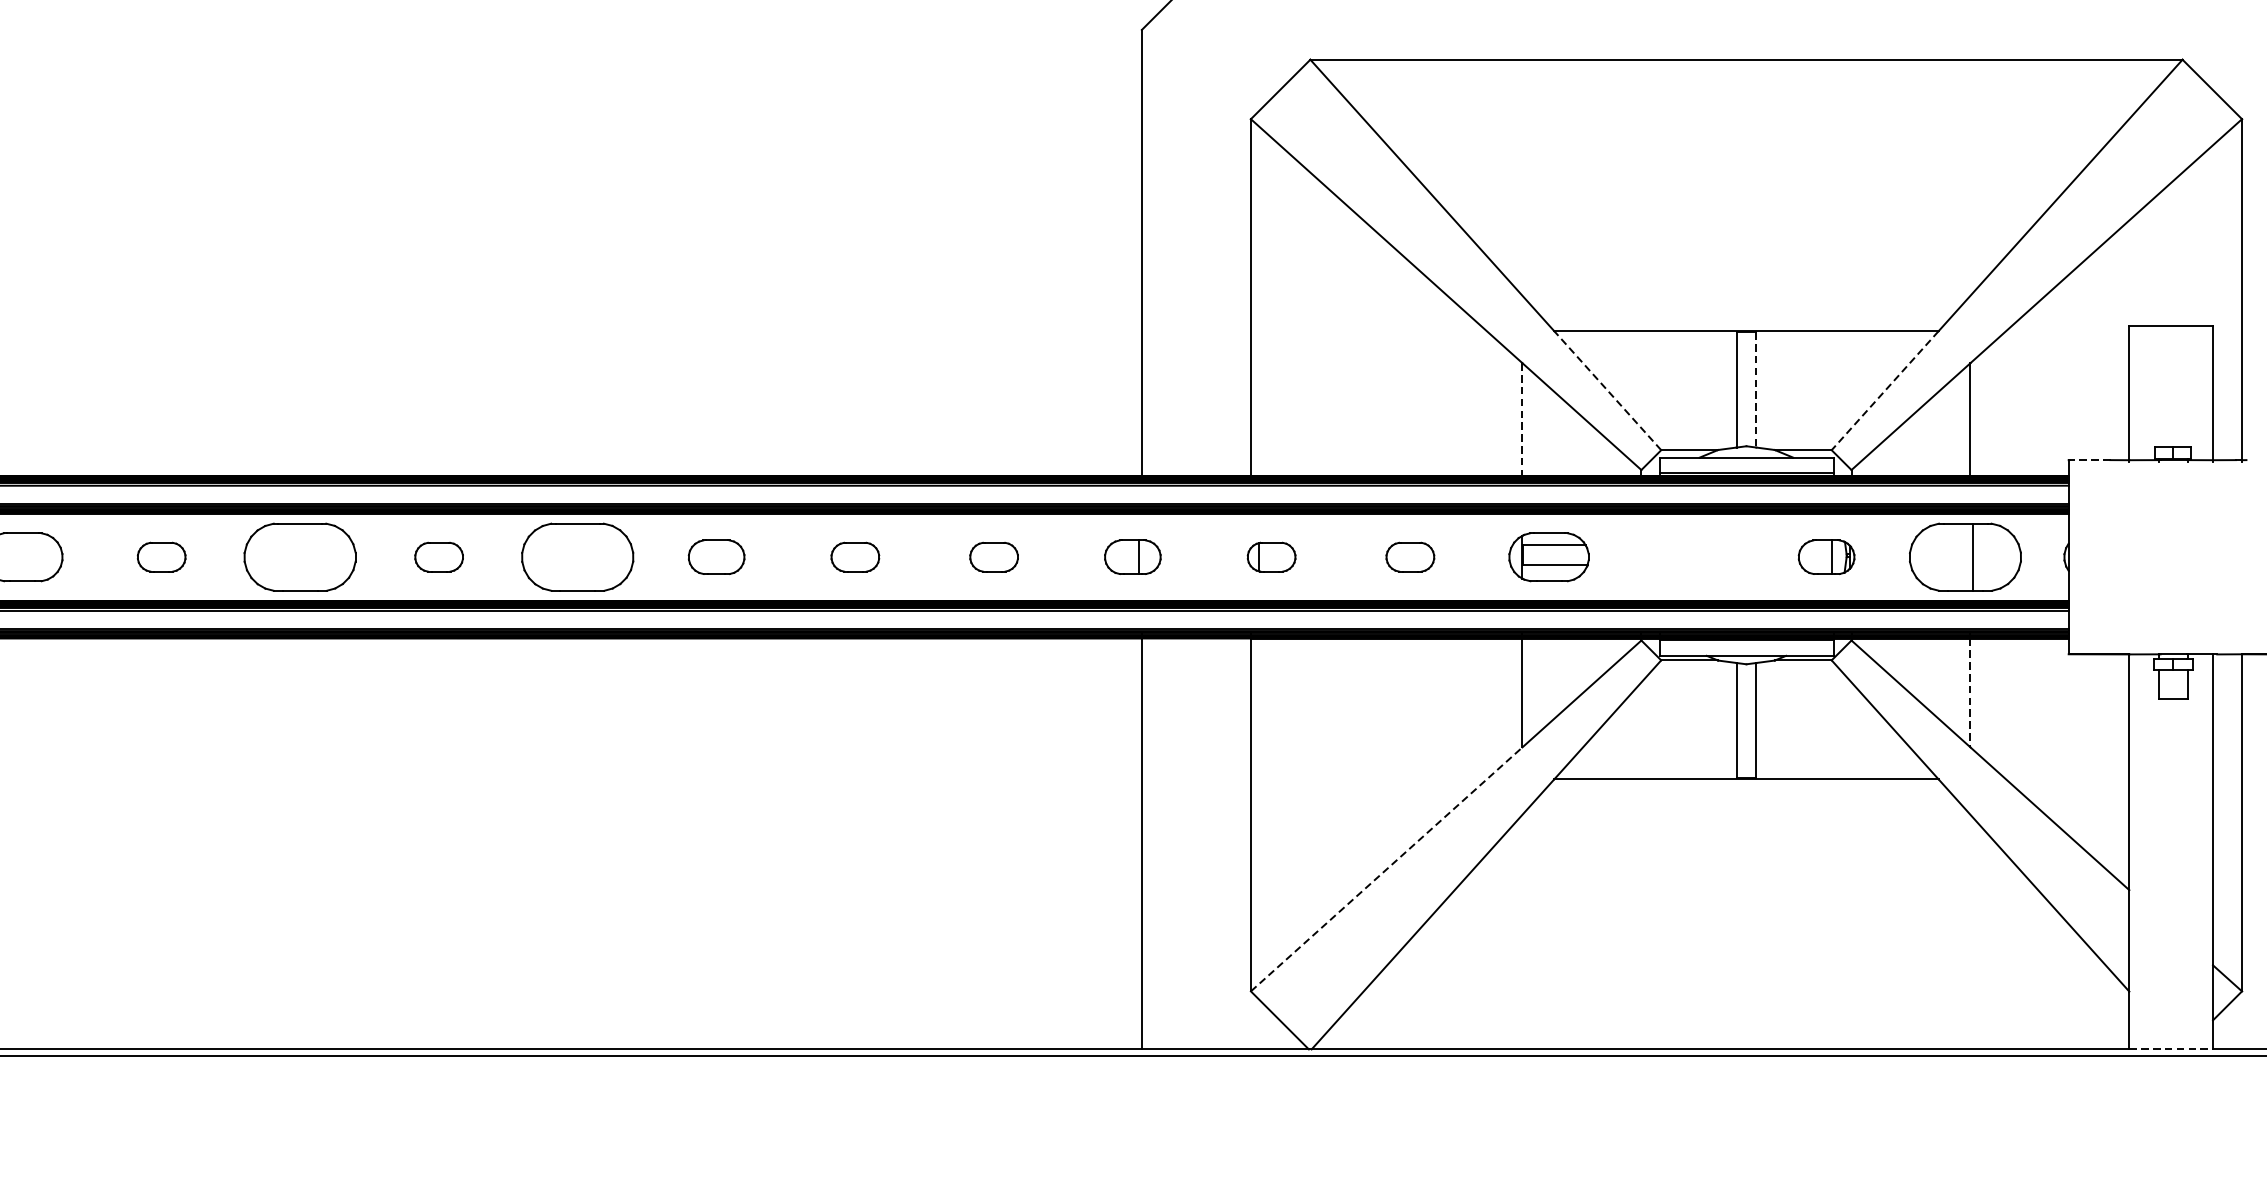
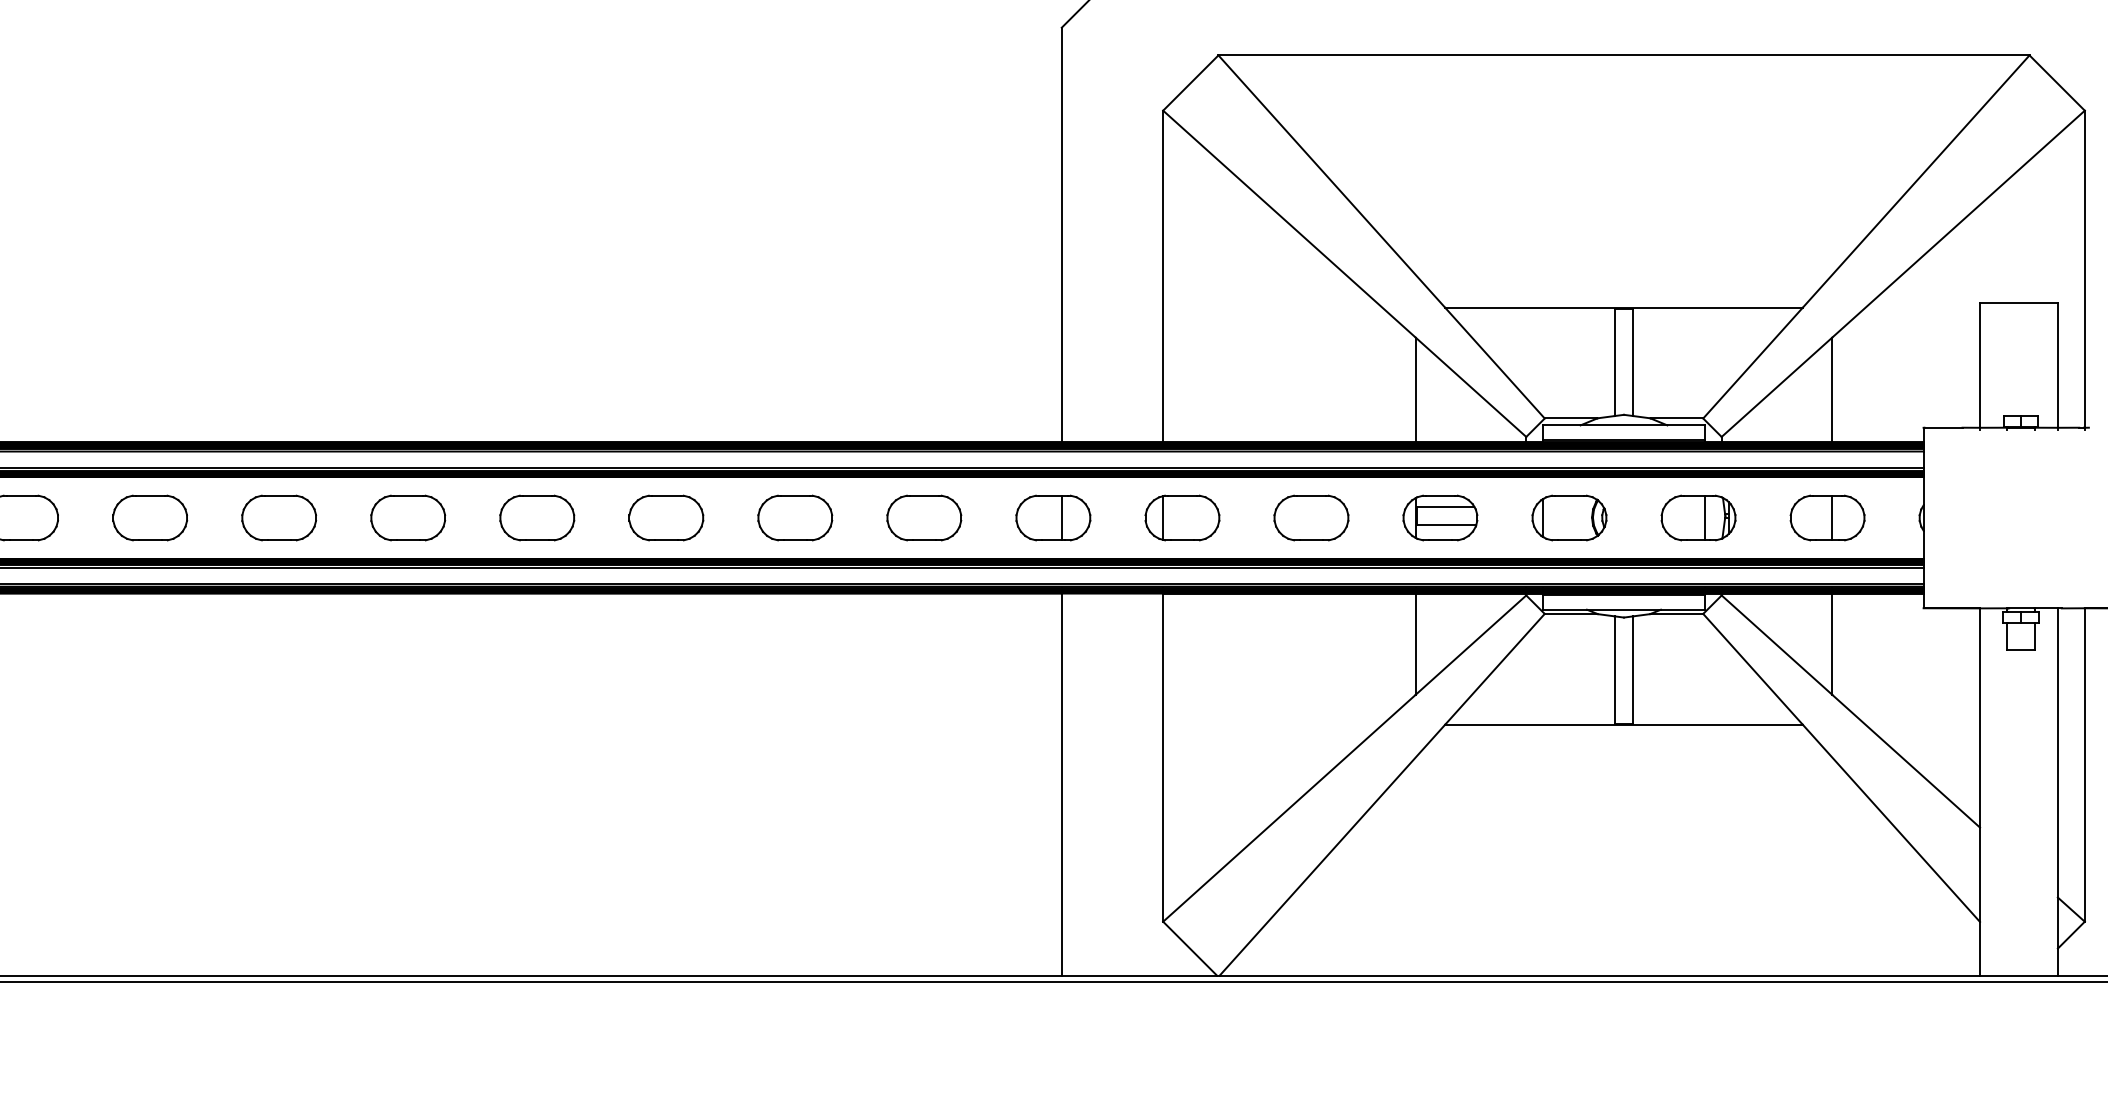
line: (1607, 389) -> (1494, 362), dashed -> solid
line: (1756, 389) -> (1633, 362), dashed -> solid
line: (1884, 391) -> (1752, 363), dashed -> solid
line: (1522, 420) -> (1415, 390), dashed -> solid
line: (2088, 459) -> (1942, 427), dashed -> solid
part: (161, 556) -> (150, 517), size x1.67
part: (300, 556) -> (279, 517), size x0.71
part: (439, 556) -> (408, 517), size x1.67
part: (578, 556) -> (537, 517), size x0.71
part: (716, 556) -> (666, 517), size x1.43
part: (855, 556) -> (795, 517), size x1.67
part: (994, 556) -> (924, 517), size x1.67
part: (1132, 556) -> (1053, 517), size x1.43
part: (1271, 556) -> (1182, 517), size x1.67
part: (1410, 556) -> (1311, 517), size x1.67
part: (1687, 556) -> (1569, 517), added
part: (1826, 556) -> (1698, 517), size x1.43
part: (1965, 556) -> (1827, 517), size x0.71
line: (1970, 693) -> (1832, 644), dashed -> solid
line: (1386, 869) -> (1289, 808), dashed -> solid
line: (2170, 1049) -> (2018, 975), dashed -> solid

